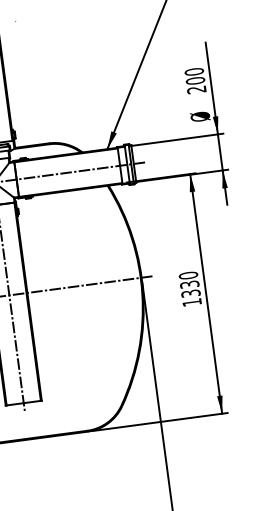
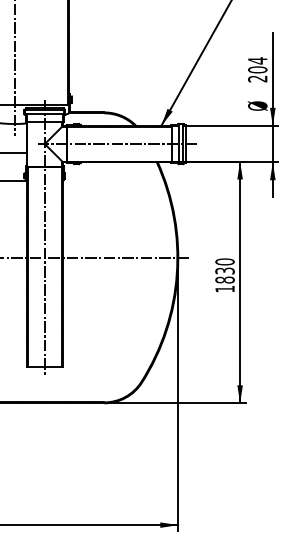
text: (194, 71) -> (257, 60), 200 -> 204
text: (190, 293) -> (224, 279), 1330 -> 1830

